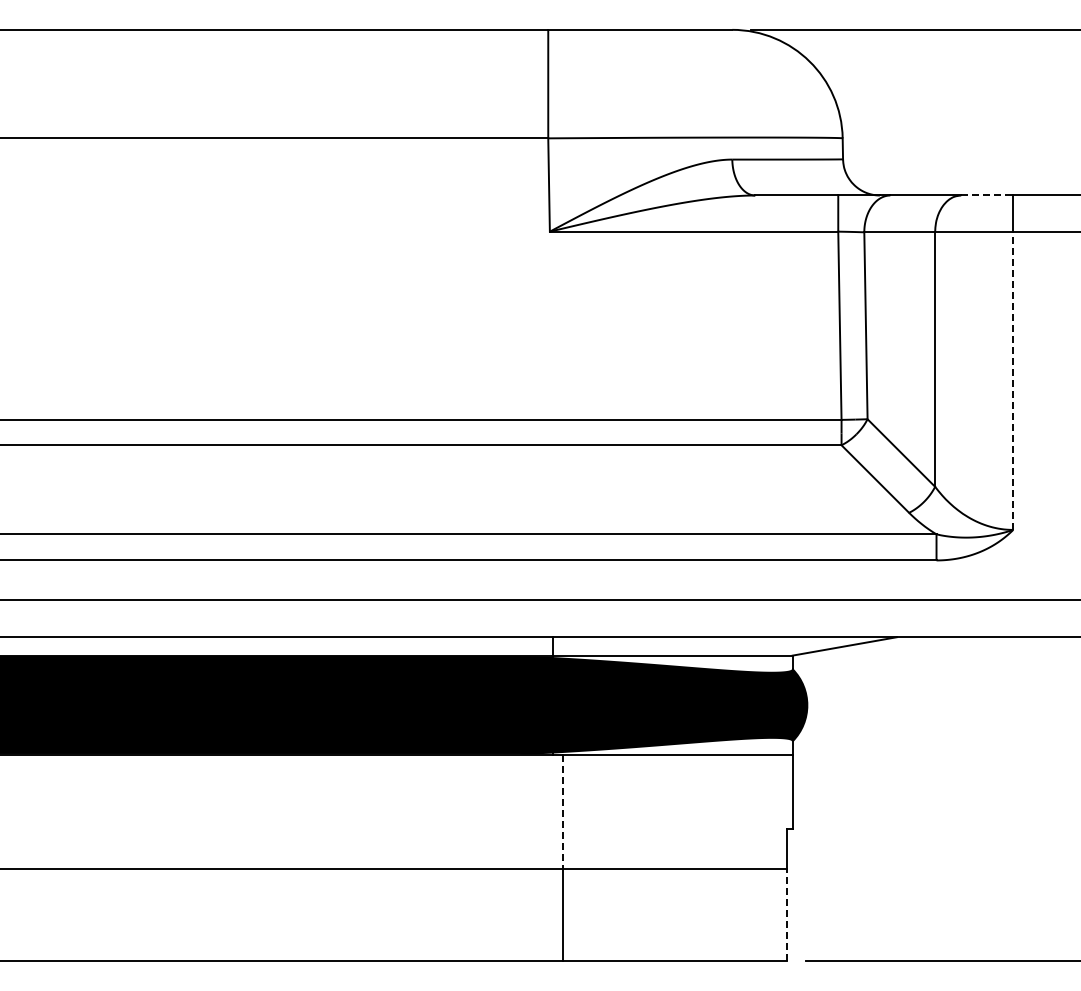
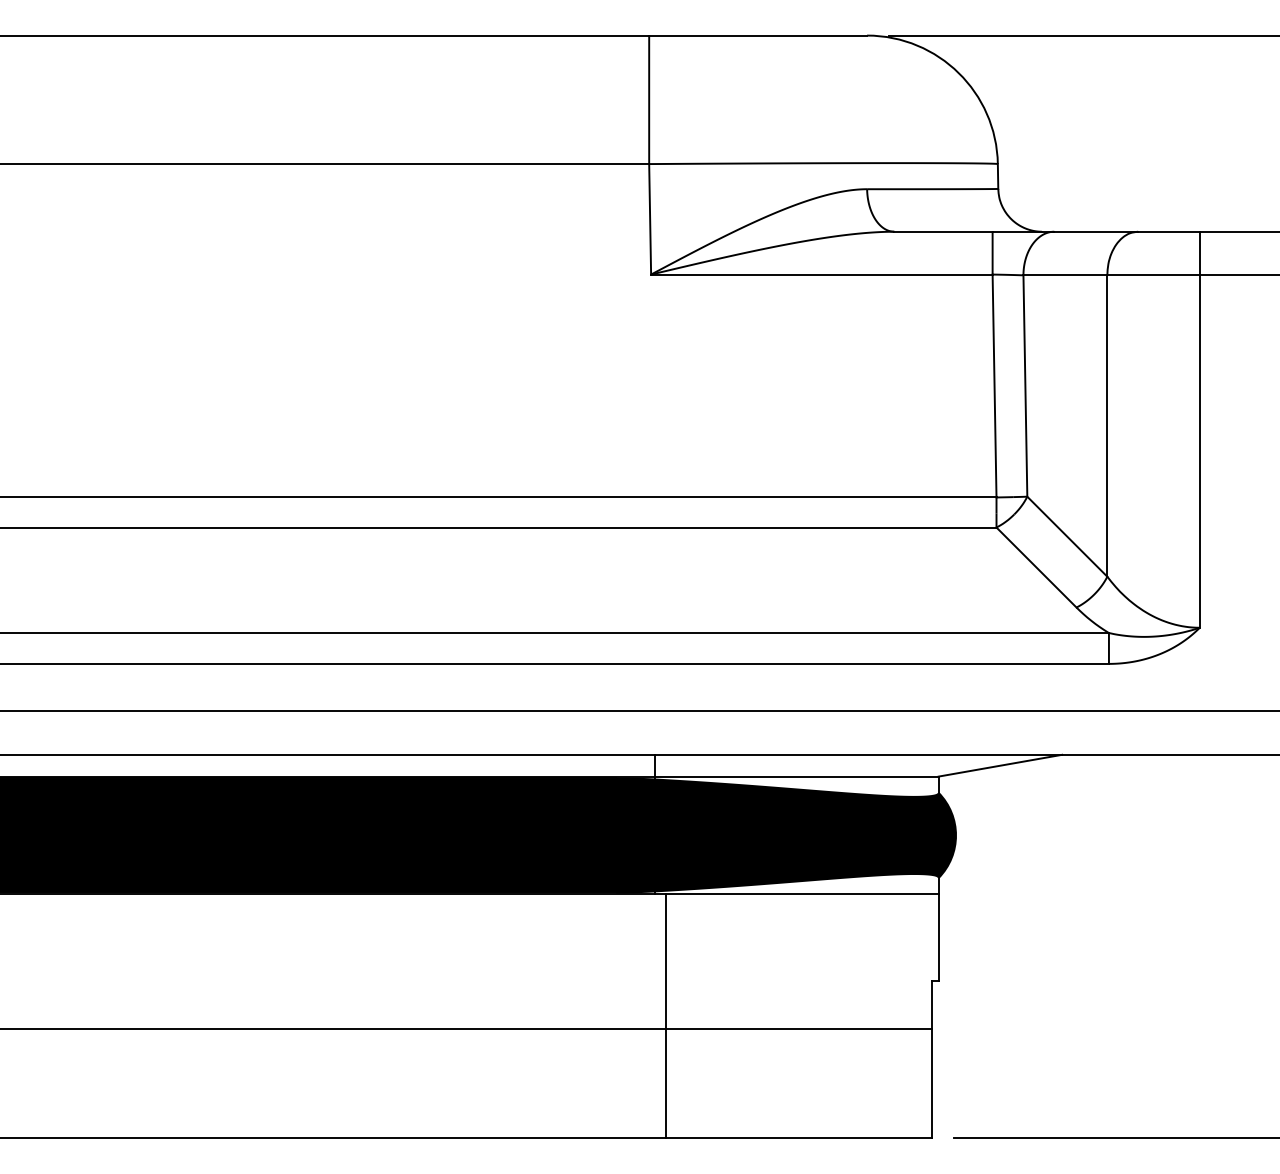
line: (987, 195) -> (1169, 231), dashed -> solid
line: (1013, 381) -> (1200, 452), dashed -> solid
line: (562, 812) -> (666, 962), dashed -> solid
line: (787, 914) -> (932, 1083), dashed -> solid

